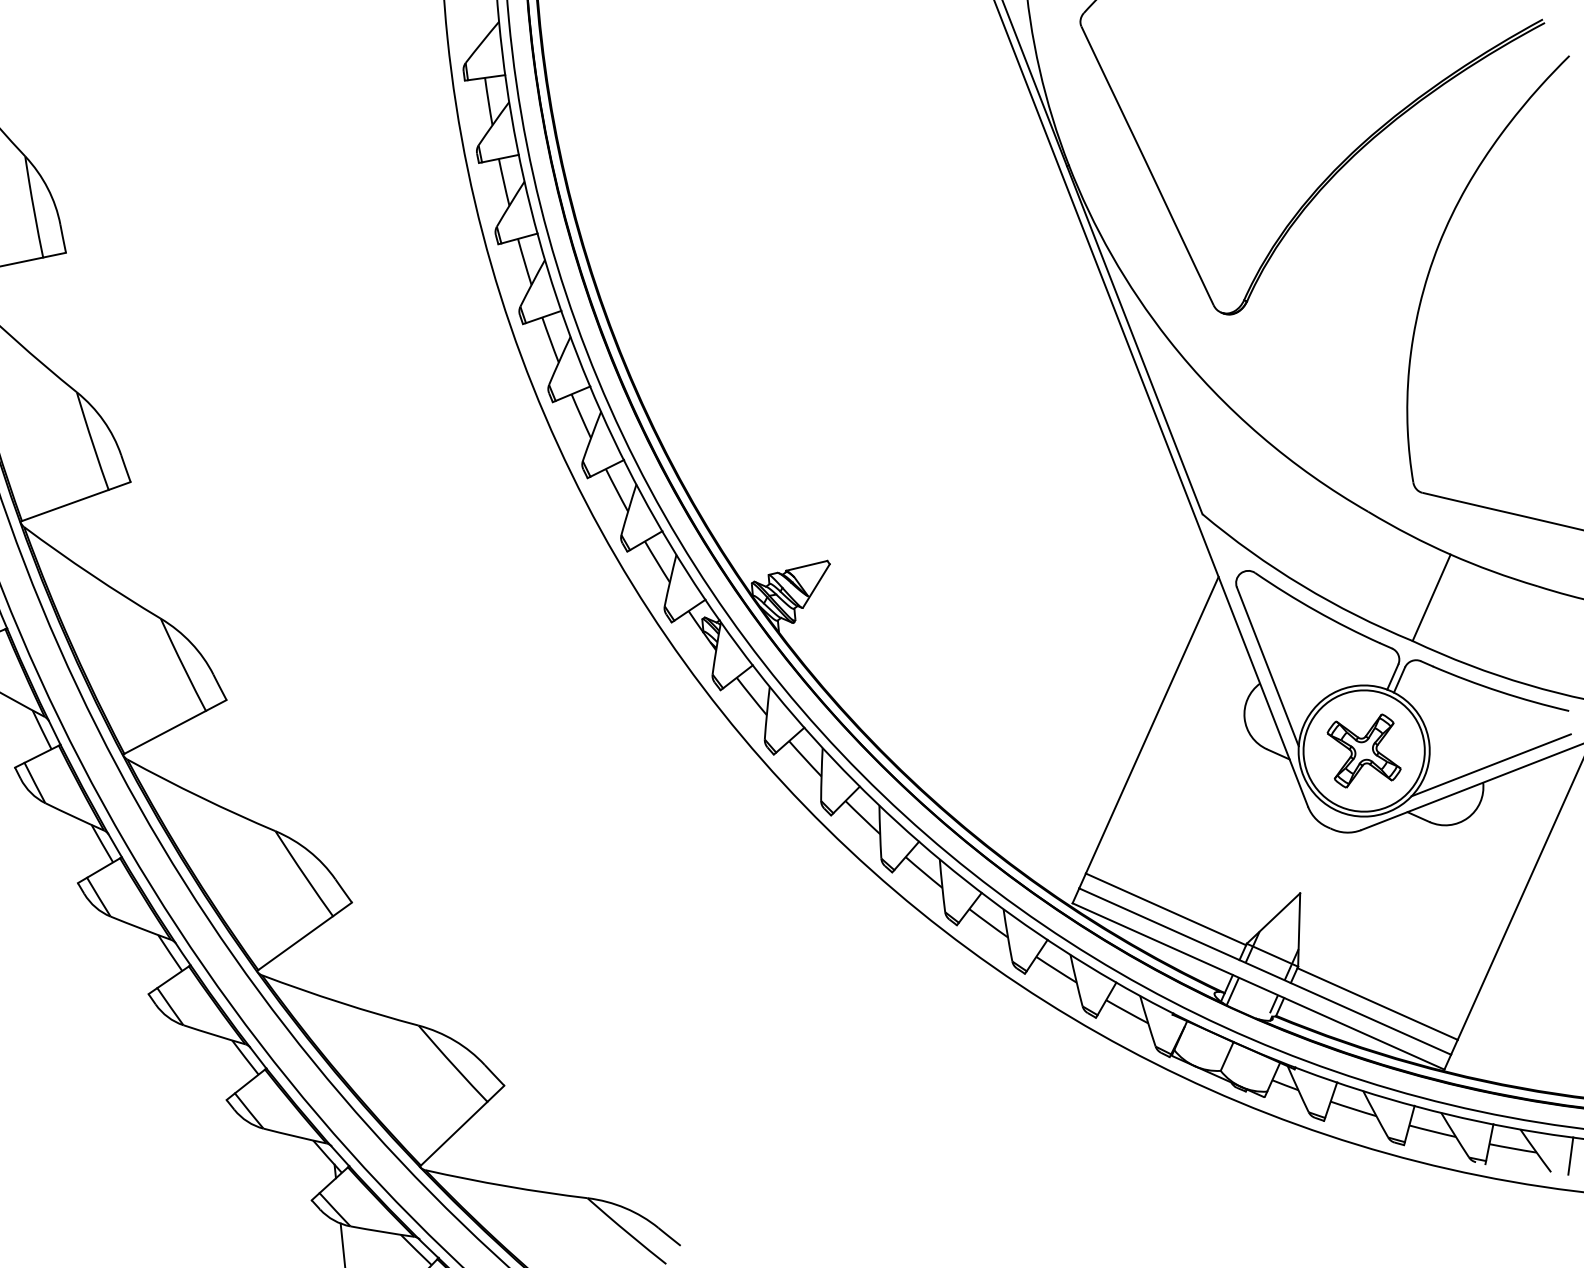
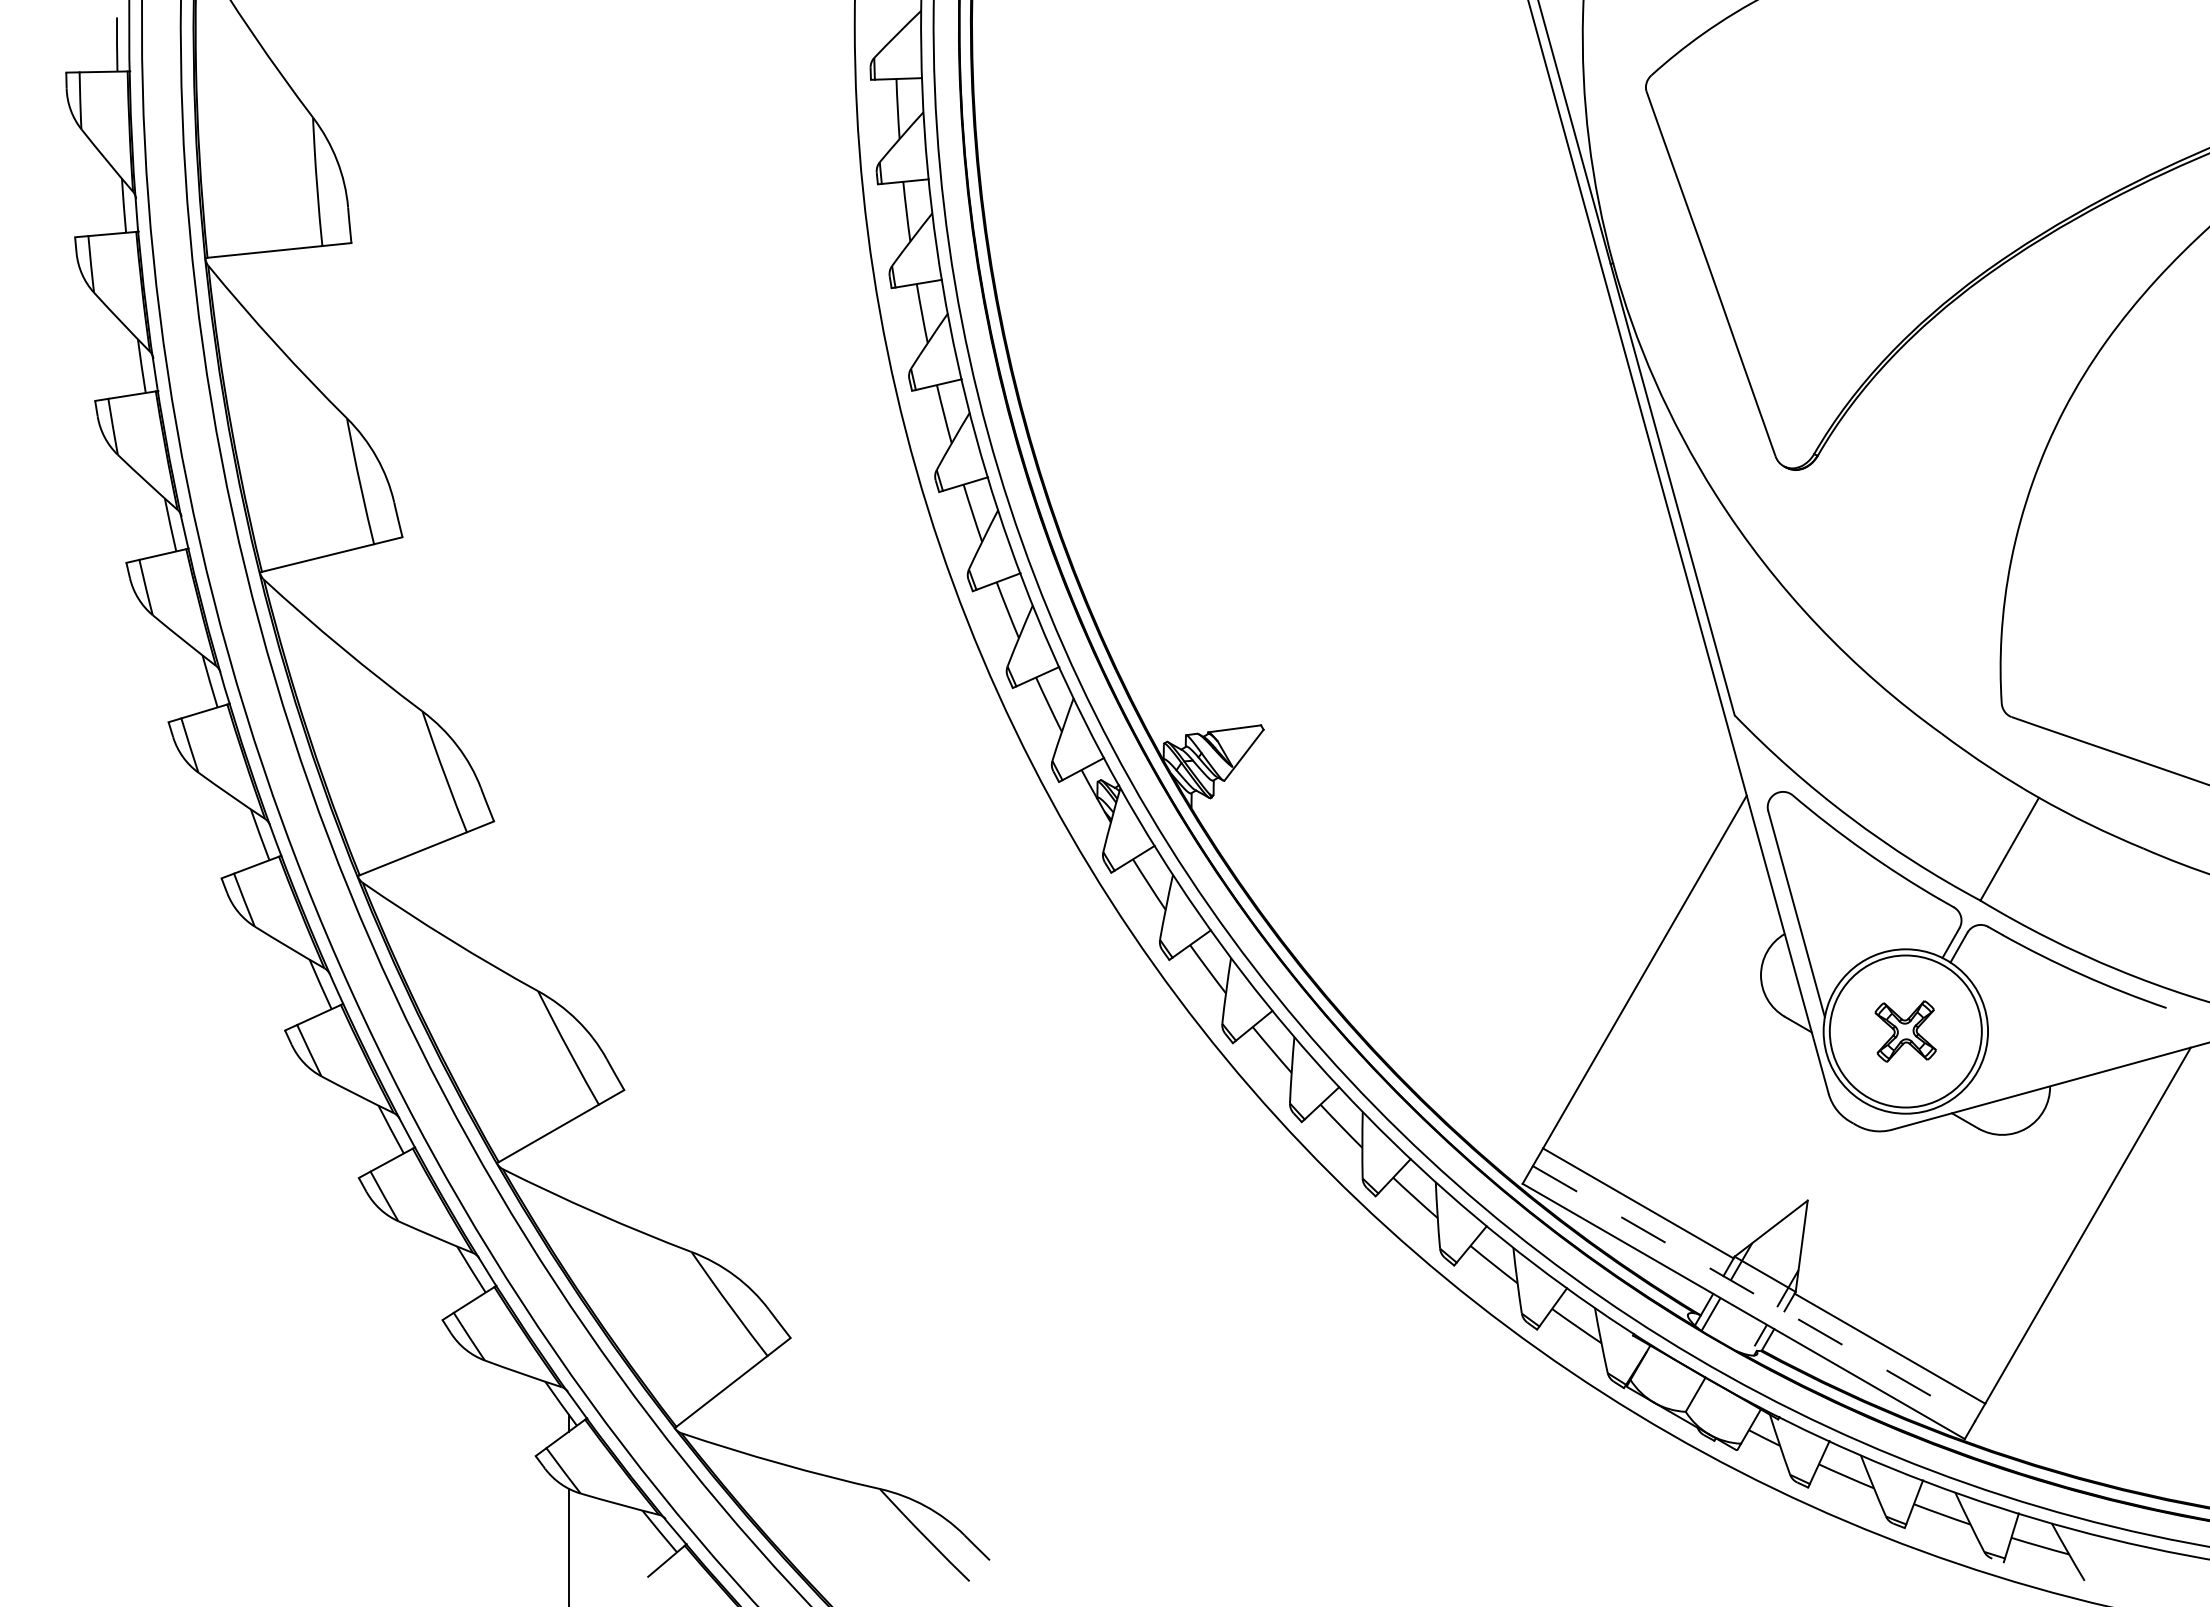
part: (1363, 751) -> (1905, 1031), size x0.7
line: (1491, 765) -> (2062, 1065), removed
line: (1265, 971) -> (1754, 1293), solid -> dashed
line: (1570, 1156) -> (2110, 1563), removed

